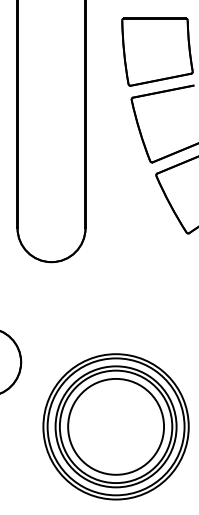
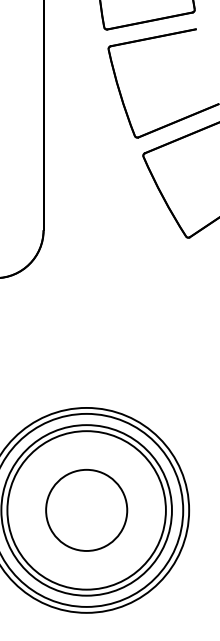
circle: (116, 426) -> (87, 509), size x0.6

